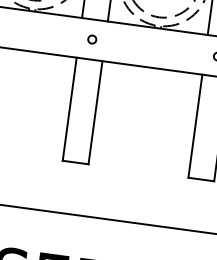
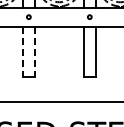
line: (69, 108) -> (22, 51), solid -> dashed
line: (96, 112) -> (35, 51), solid -> dashed

